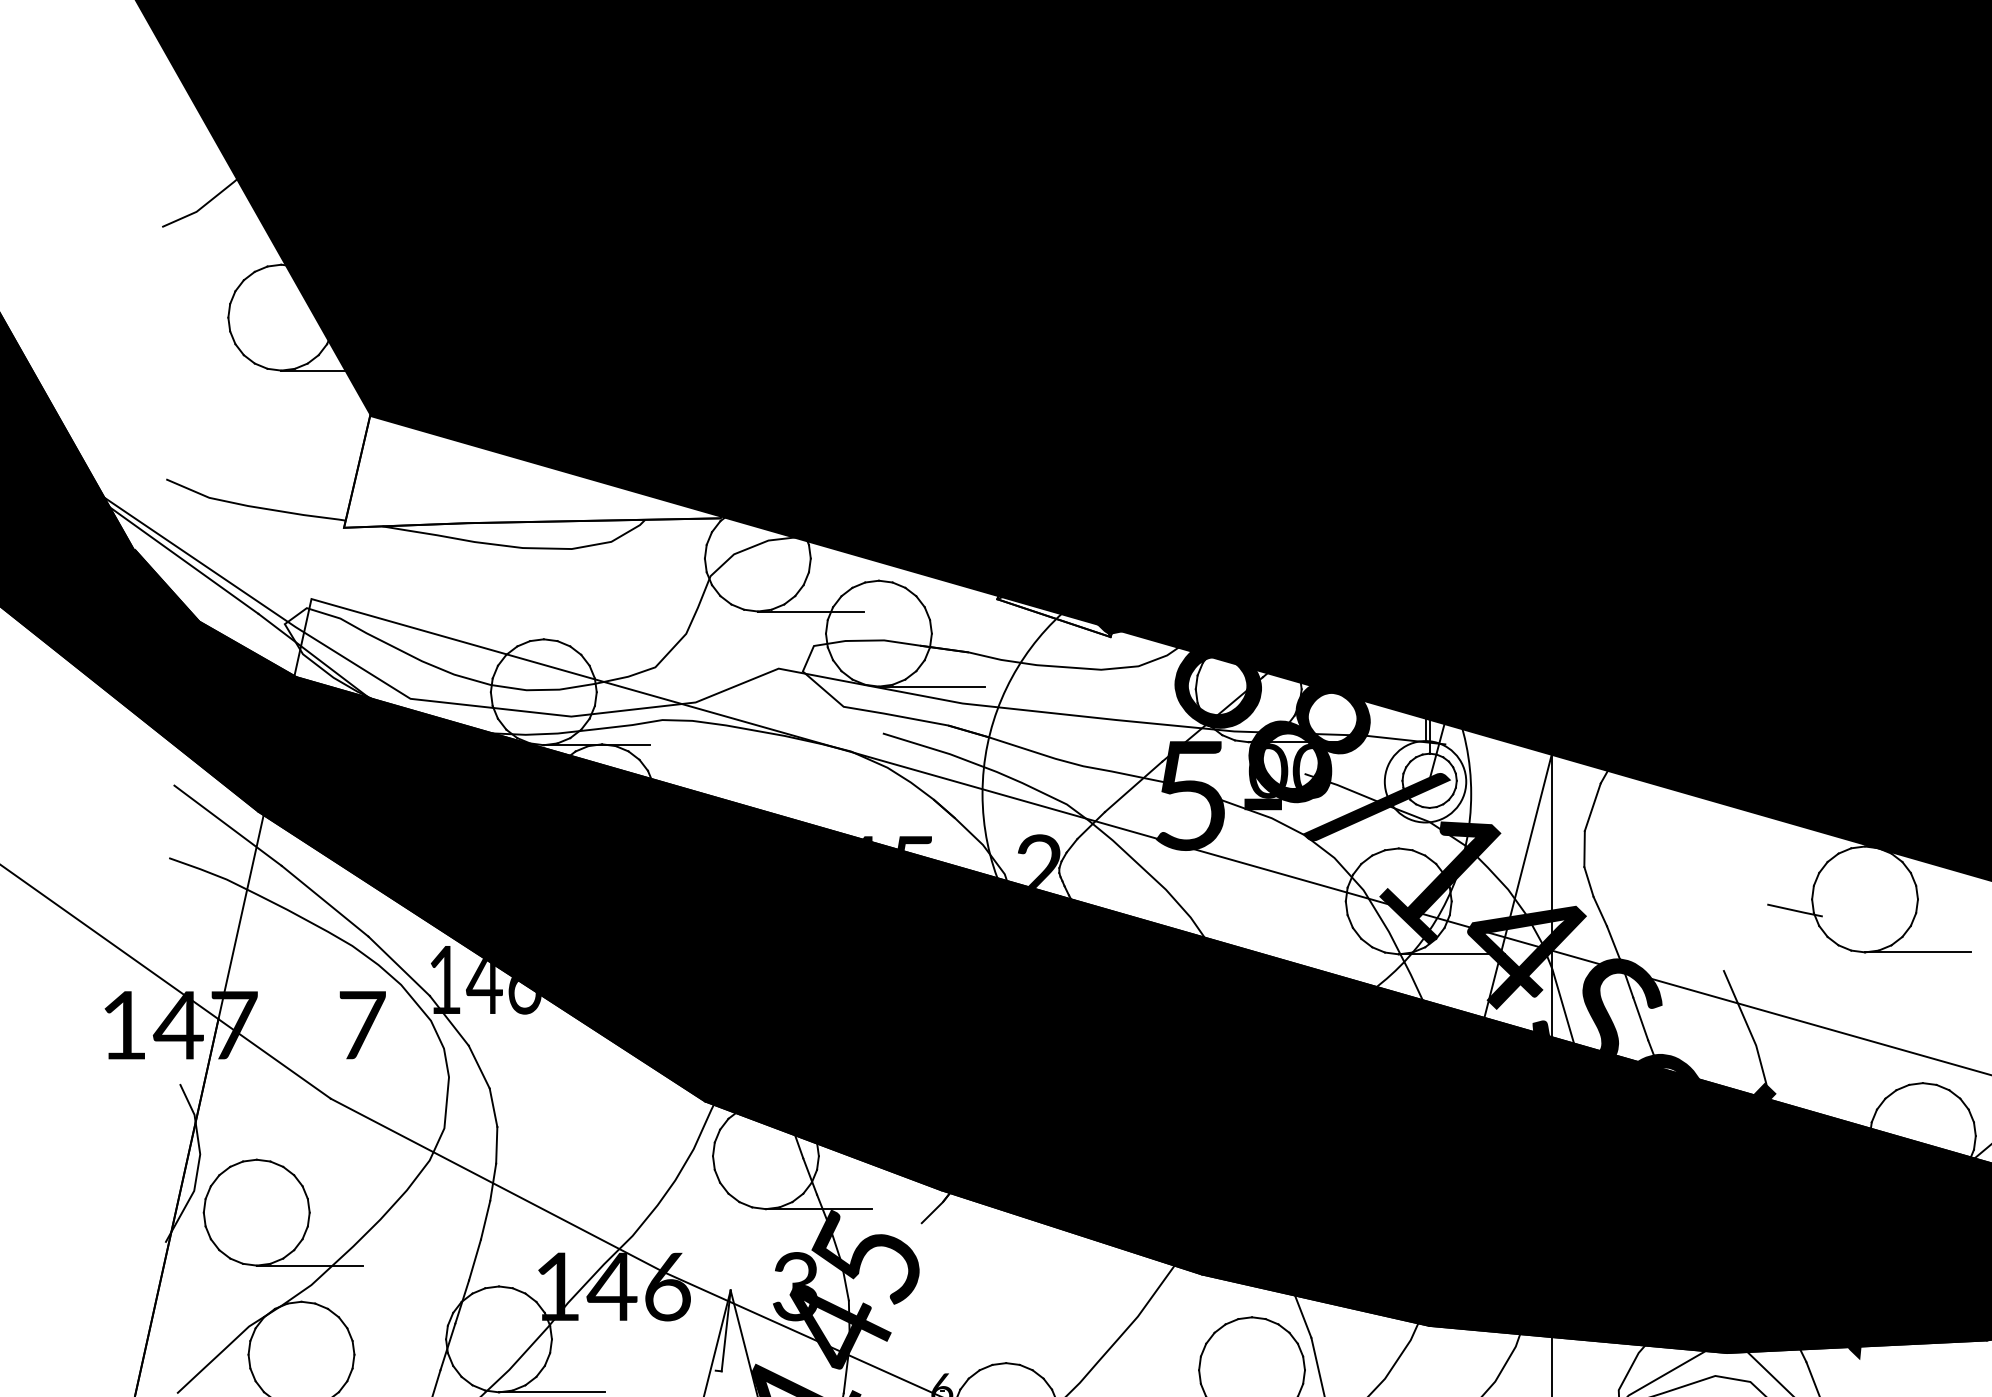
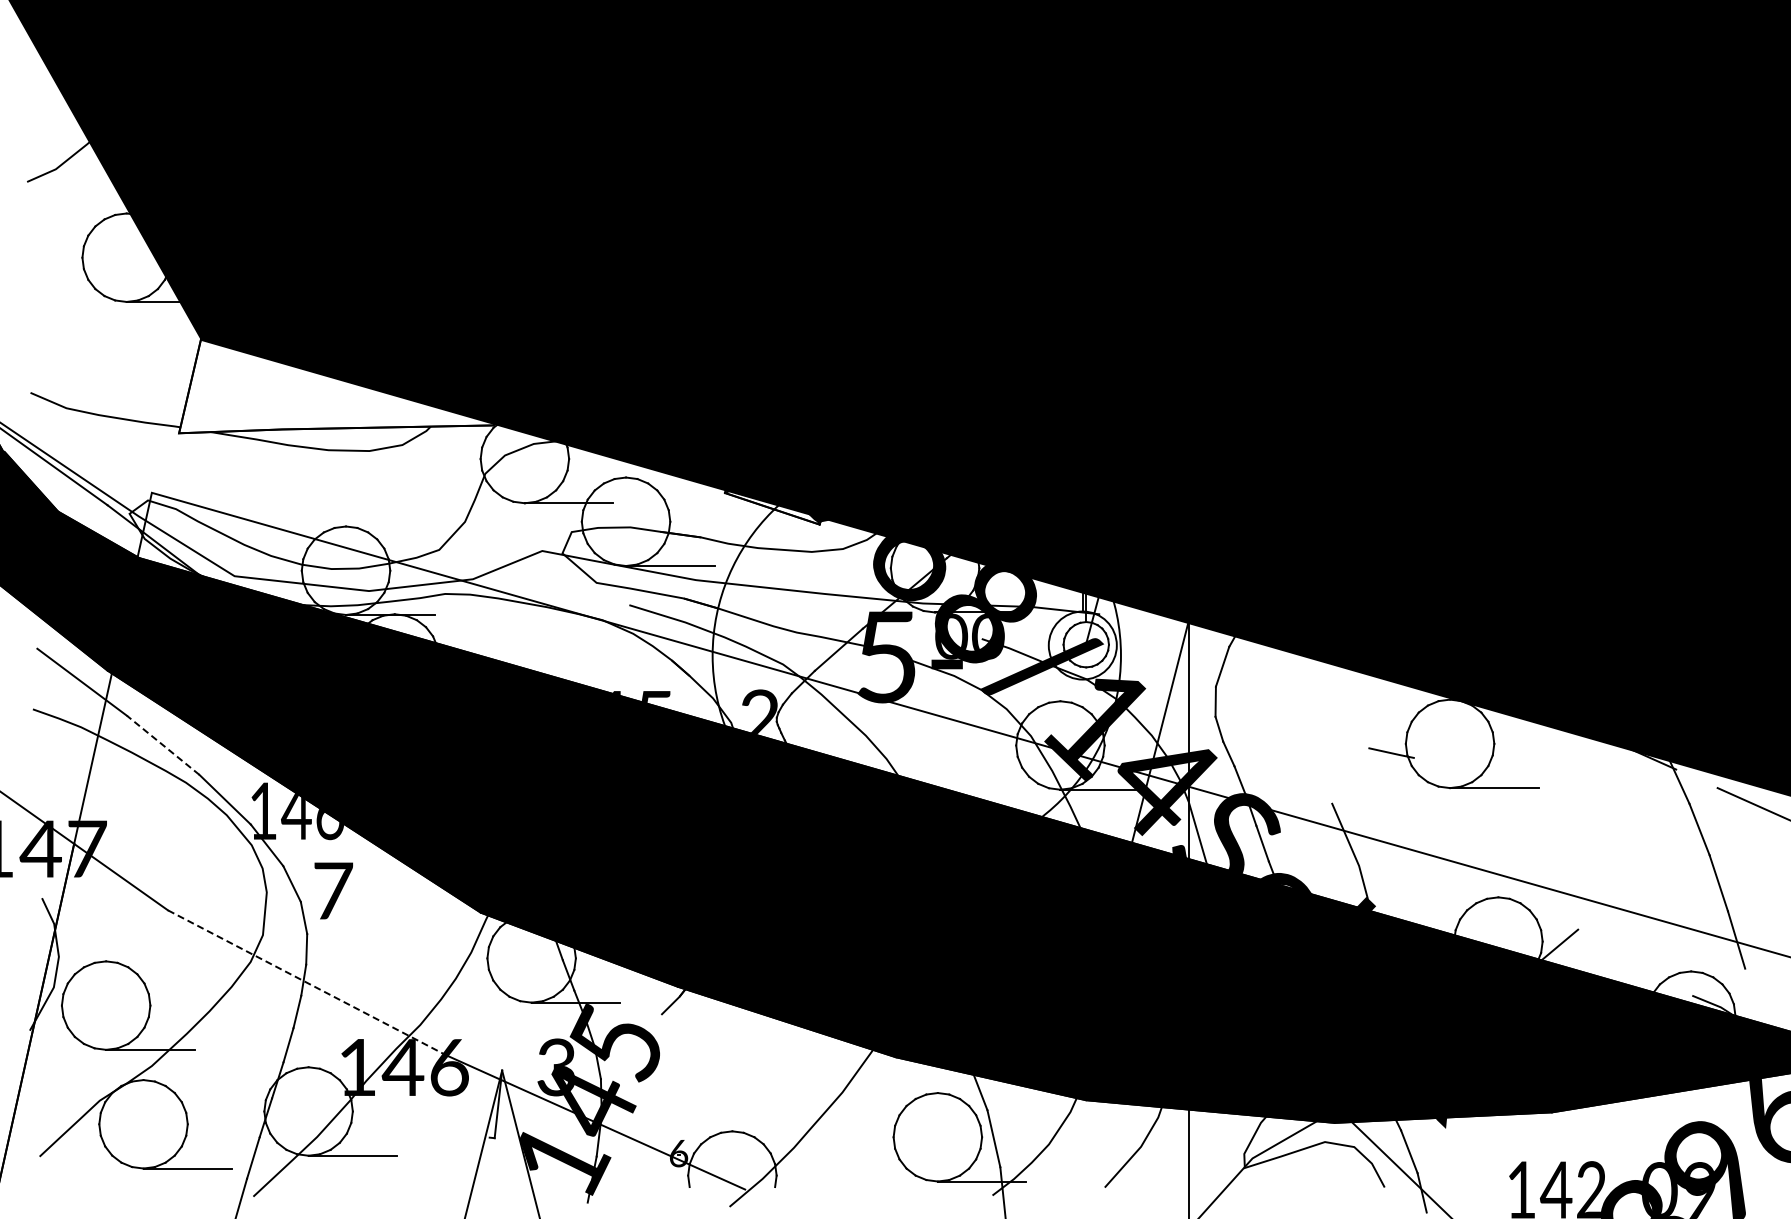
line: (325, 901) -> (163, 745), solid -> dashed
text: (362, 1024) -> (333, 890), moved
line: (497, 1185) -> (307, 982), solid -> dashed

